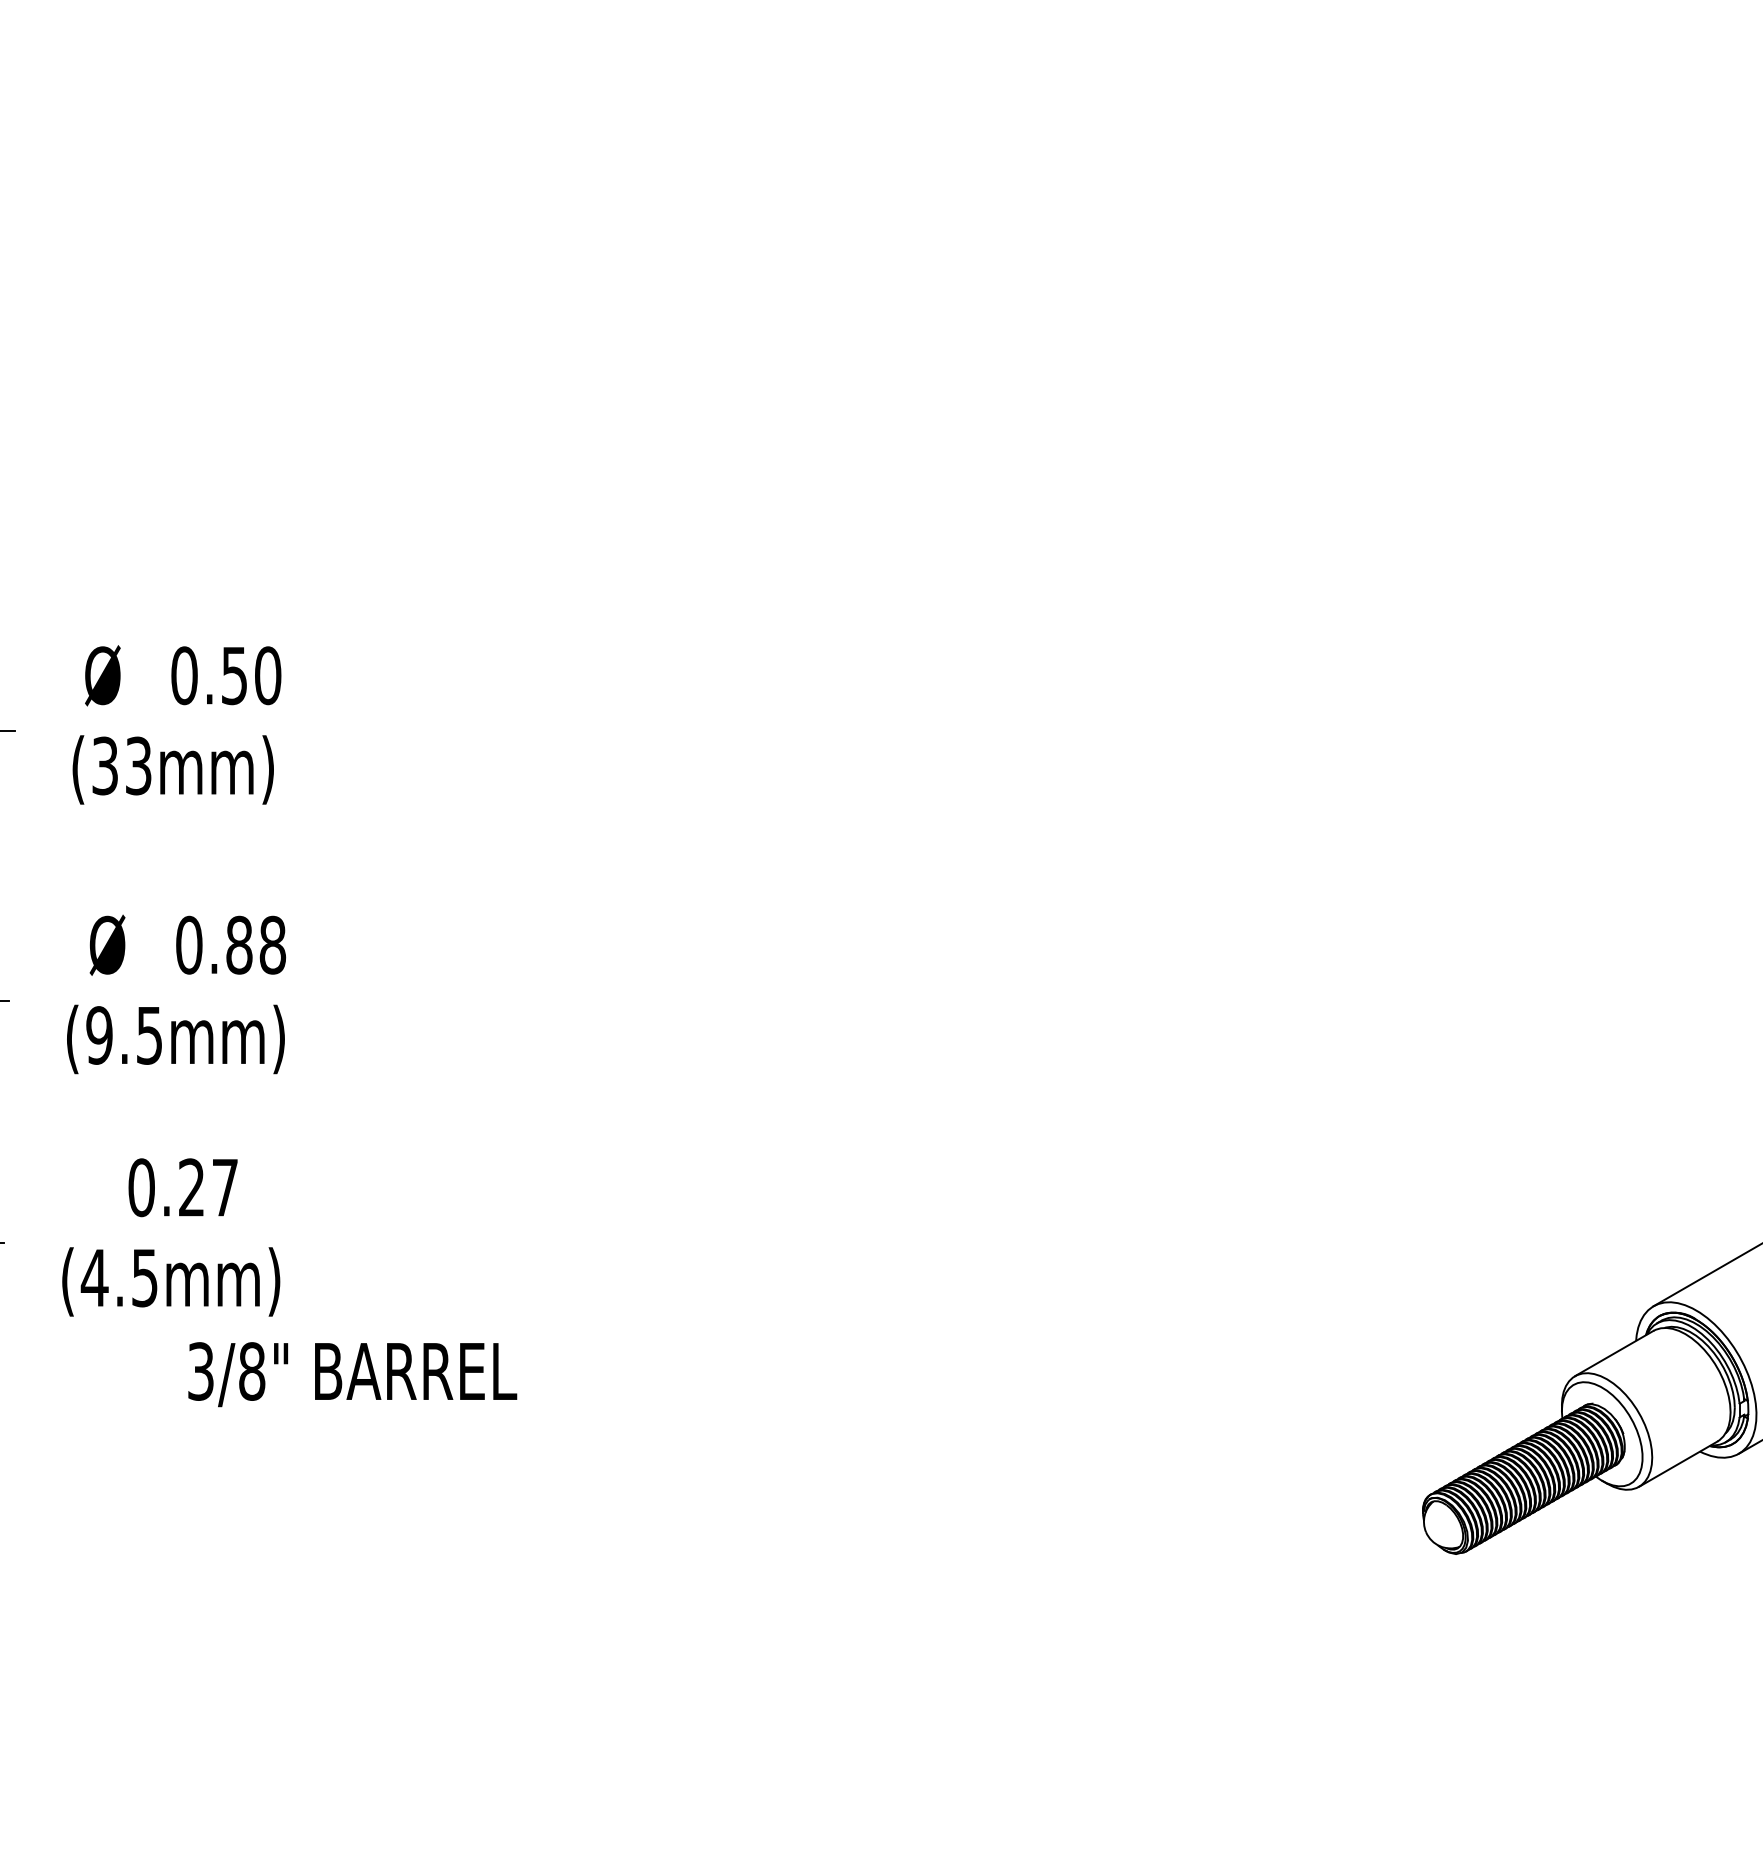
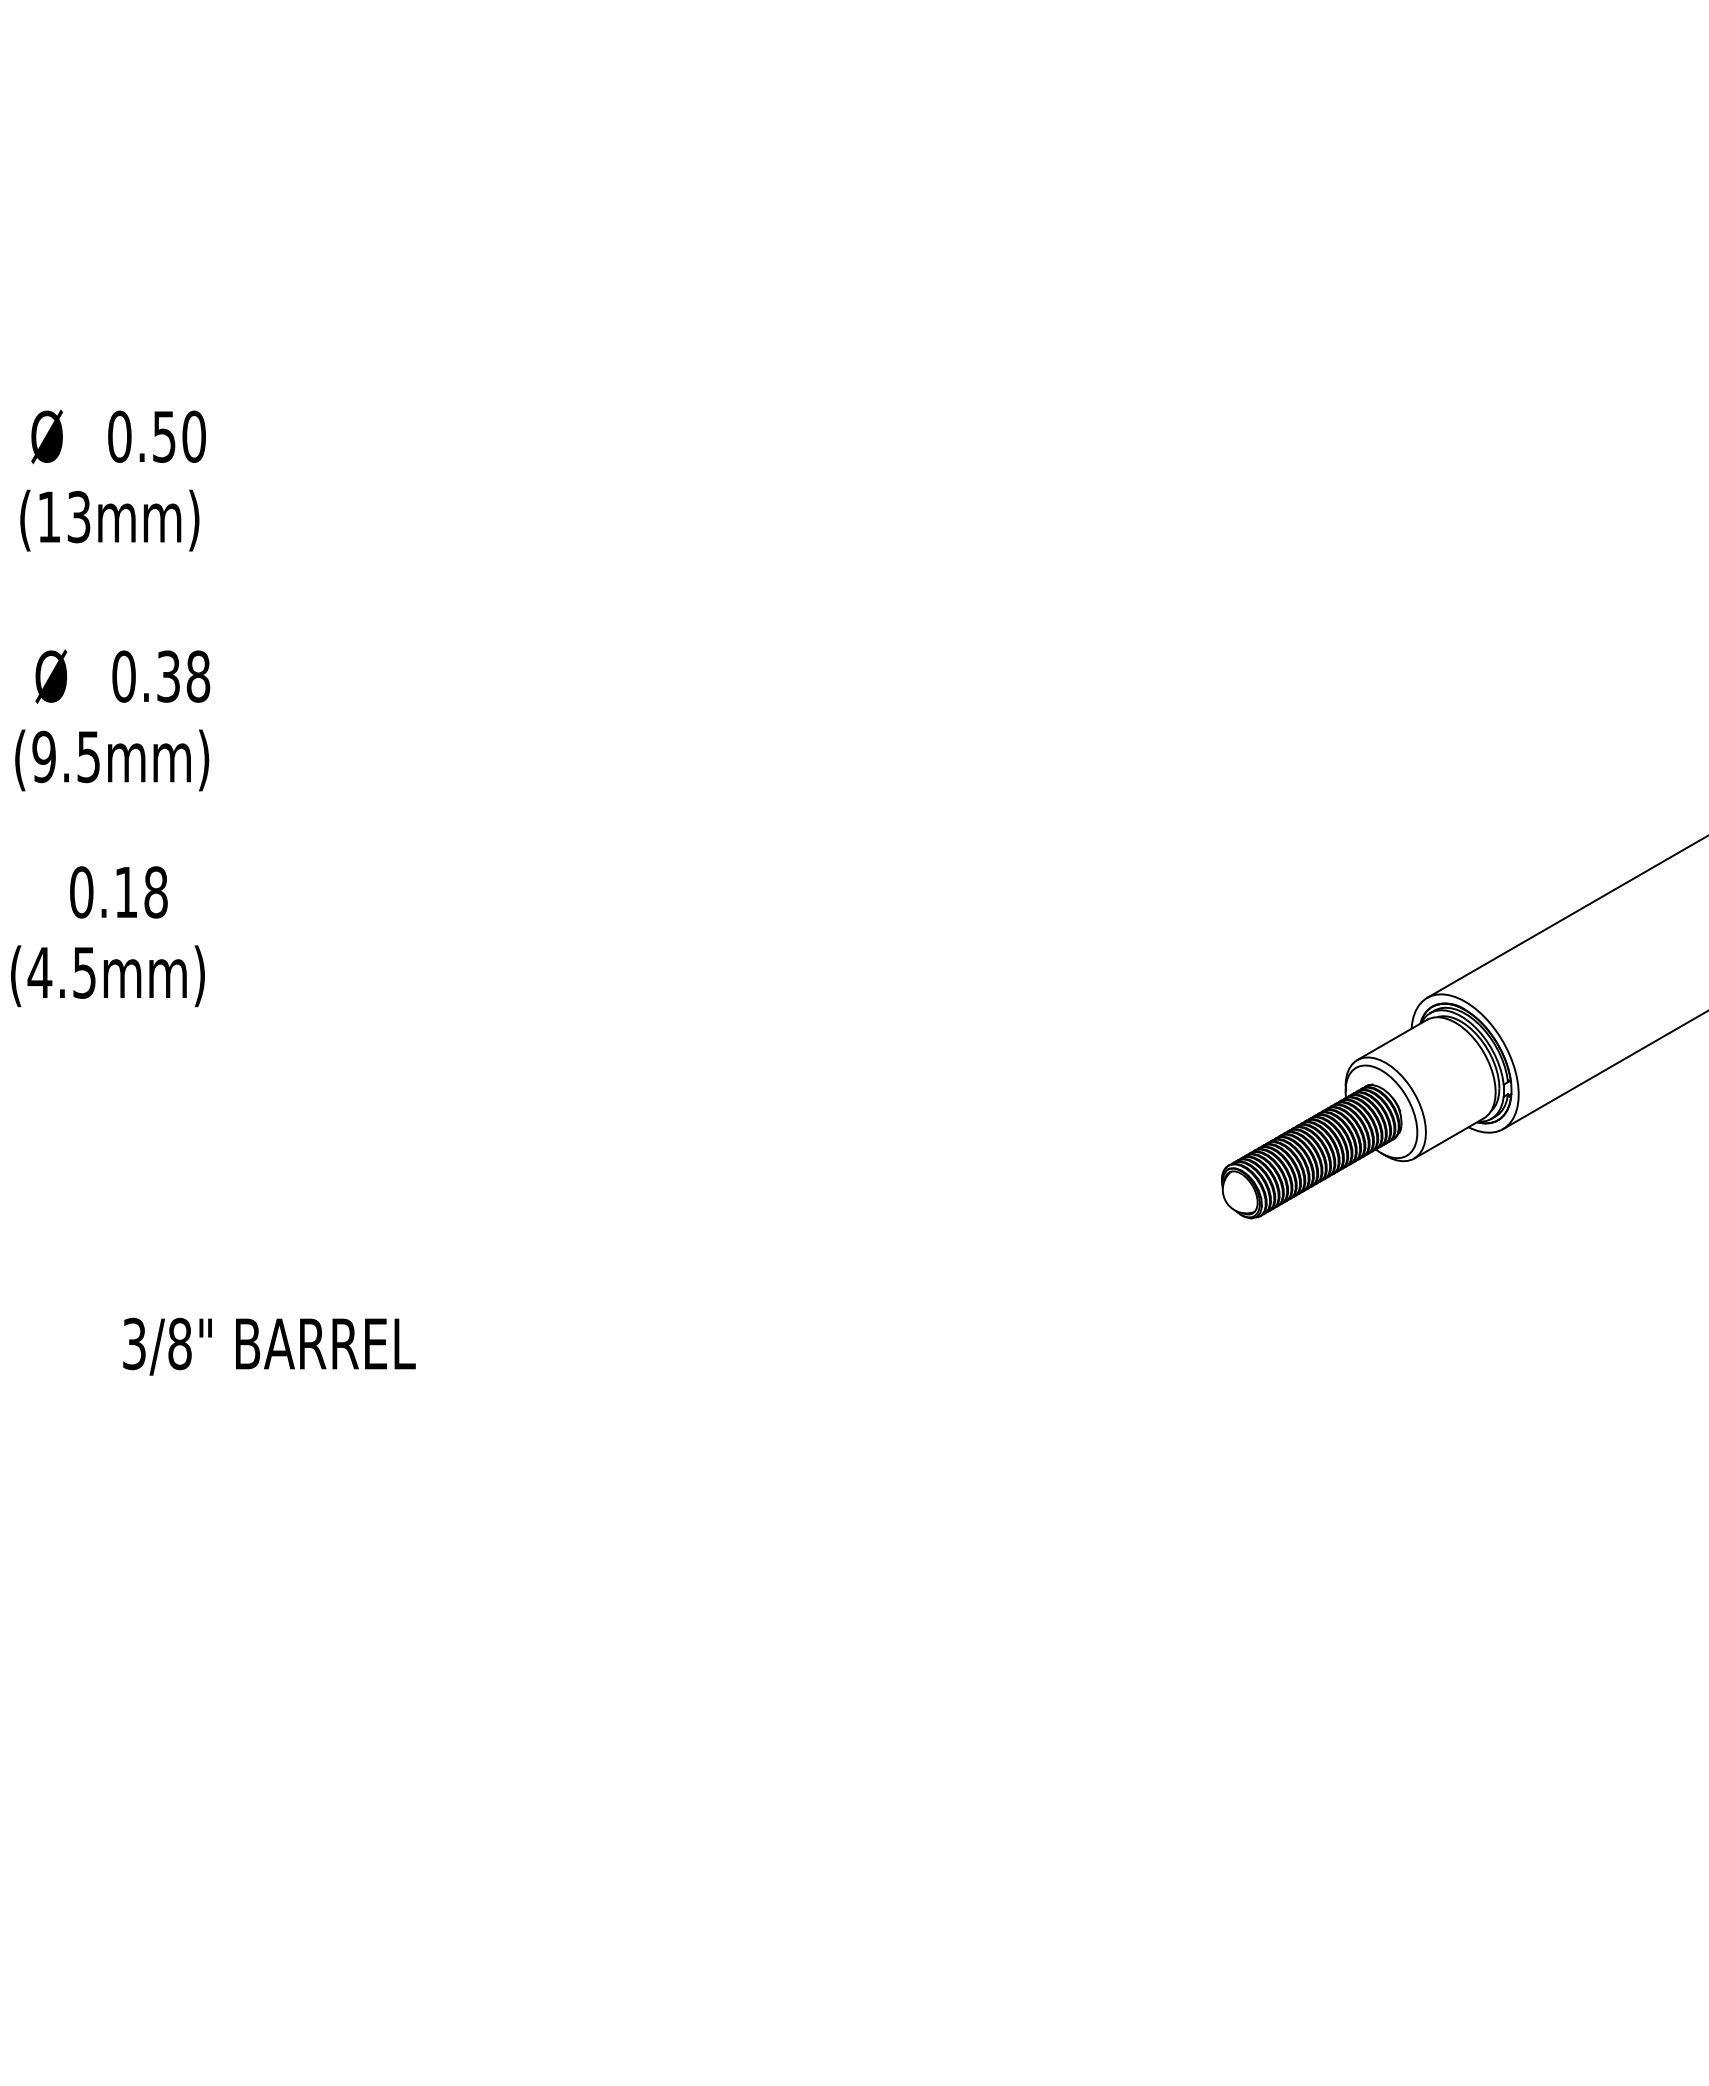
text: (105, 766) -> (49, 517), (33mm) -> (13mm)
text: (239, 945) -> (168, 676), 0.88 -> 0.38
text: (208, 1187) -> (141, 892), 0.27 -> 0.18
text: (352, 1374) -> (269, 1346), moved

